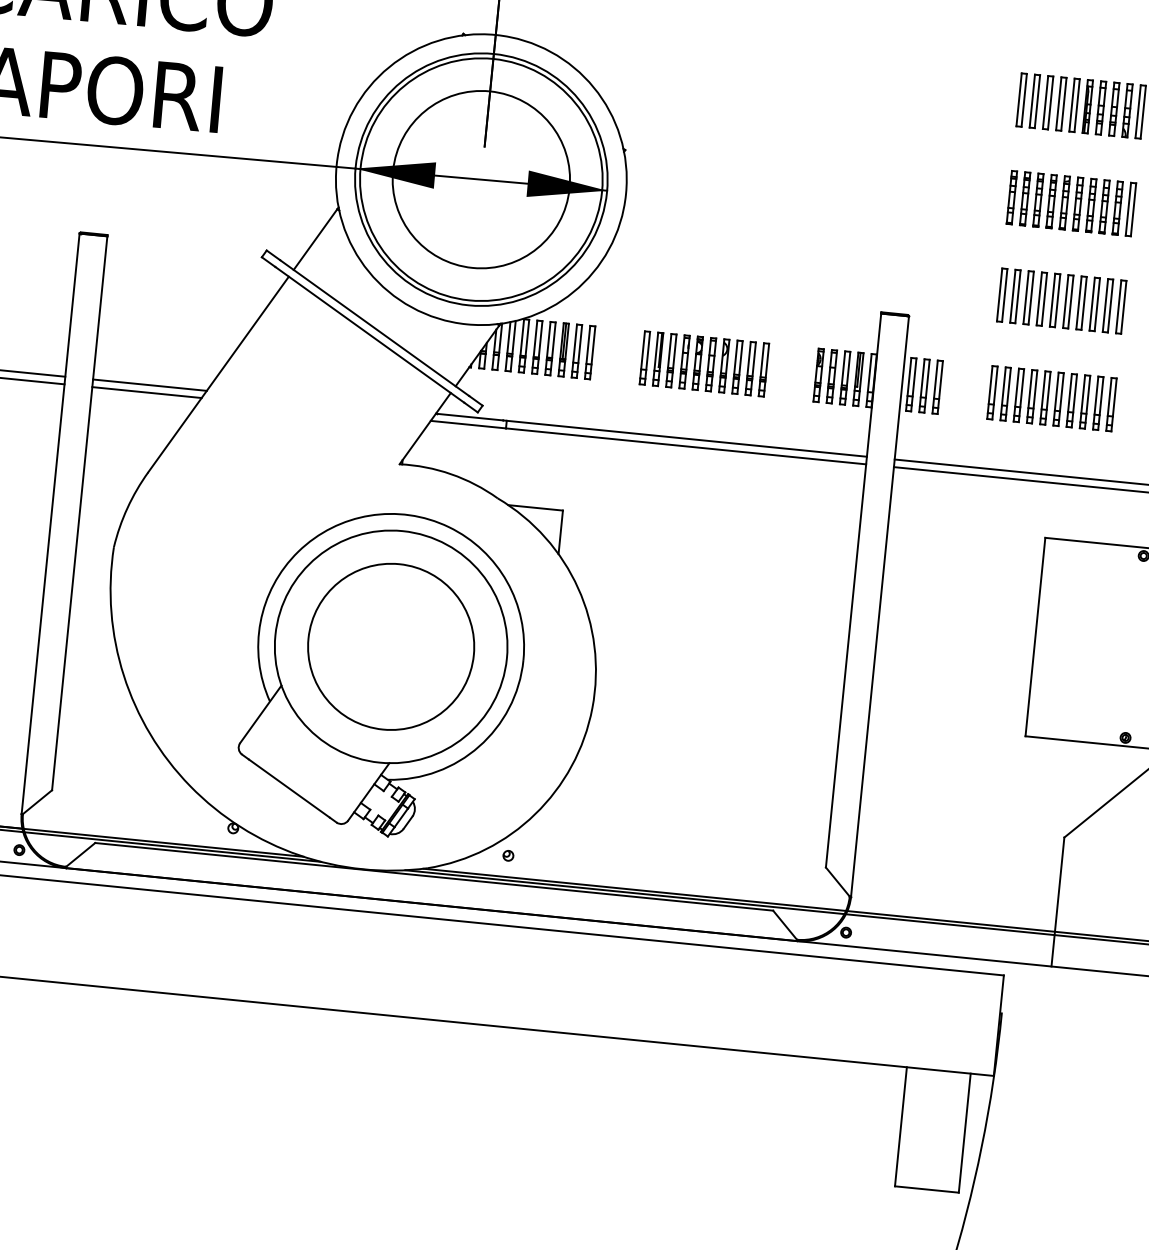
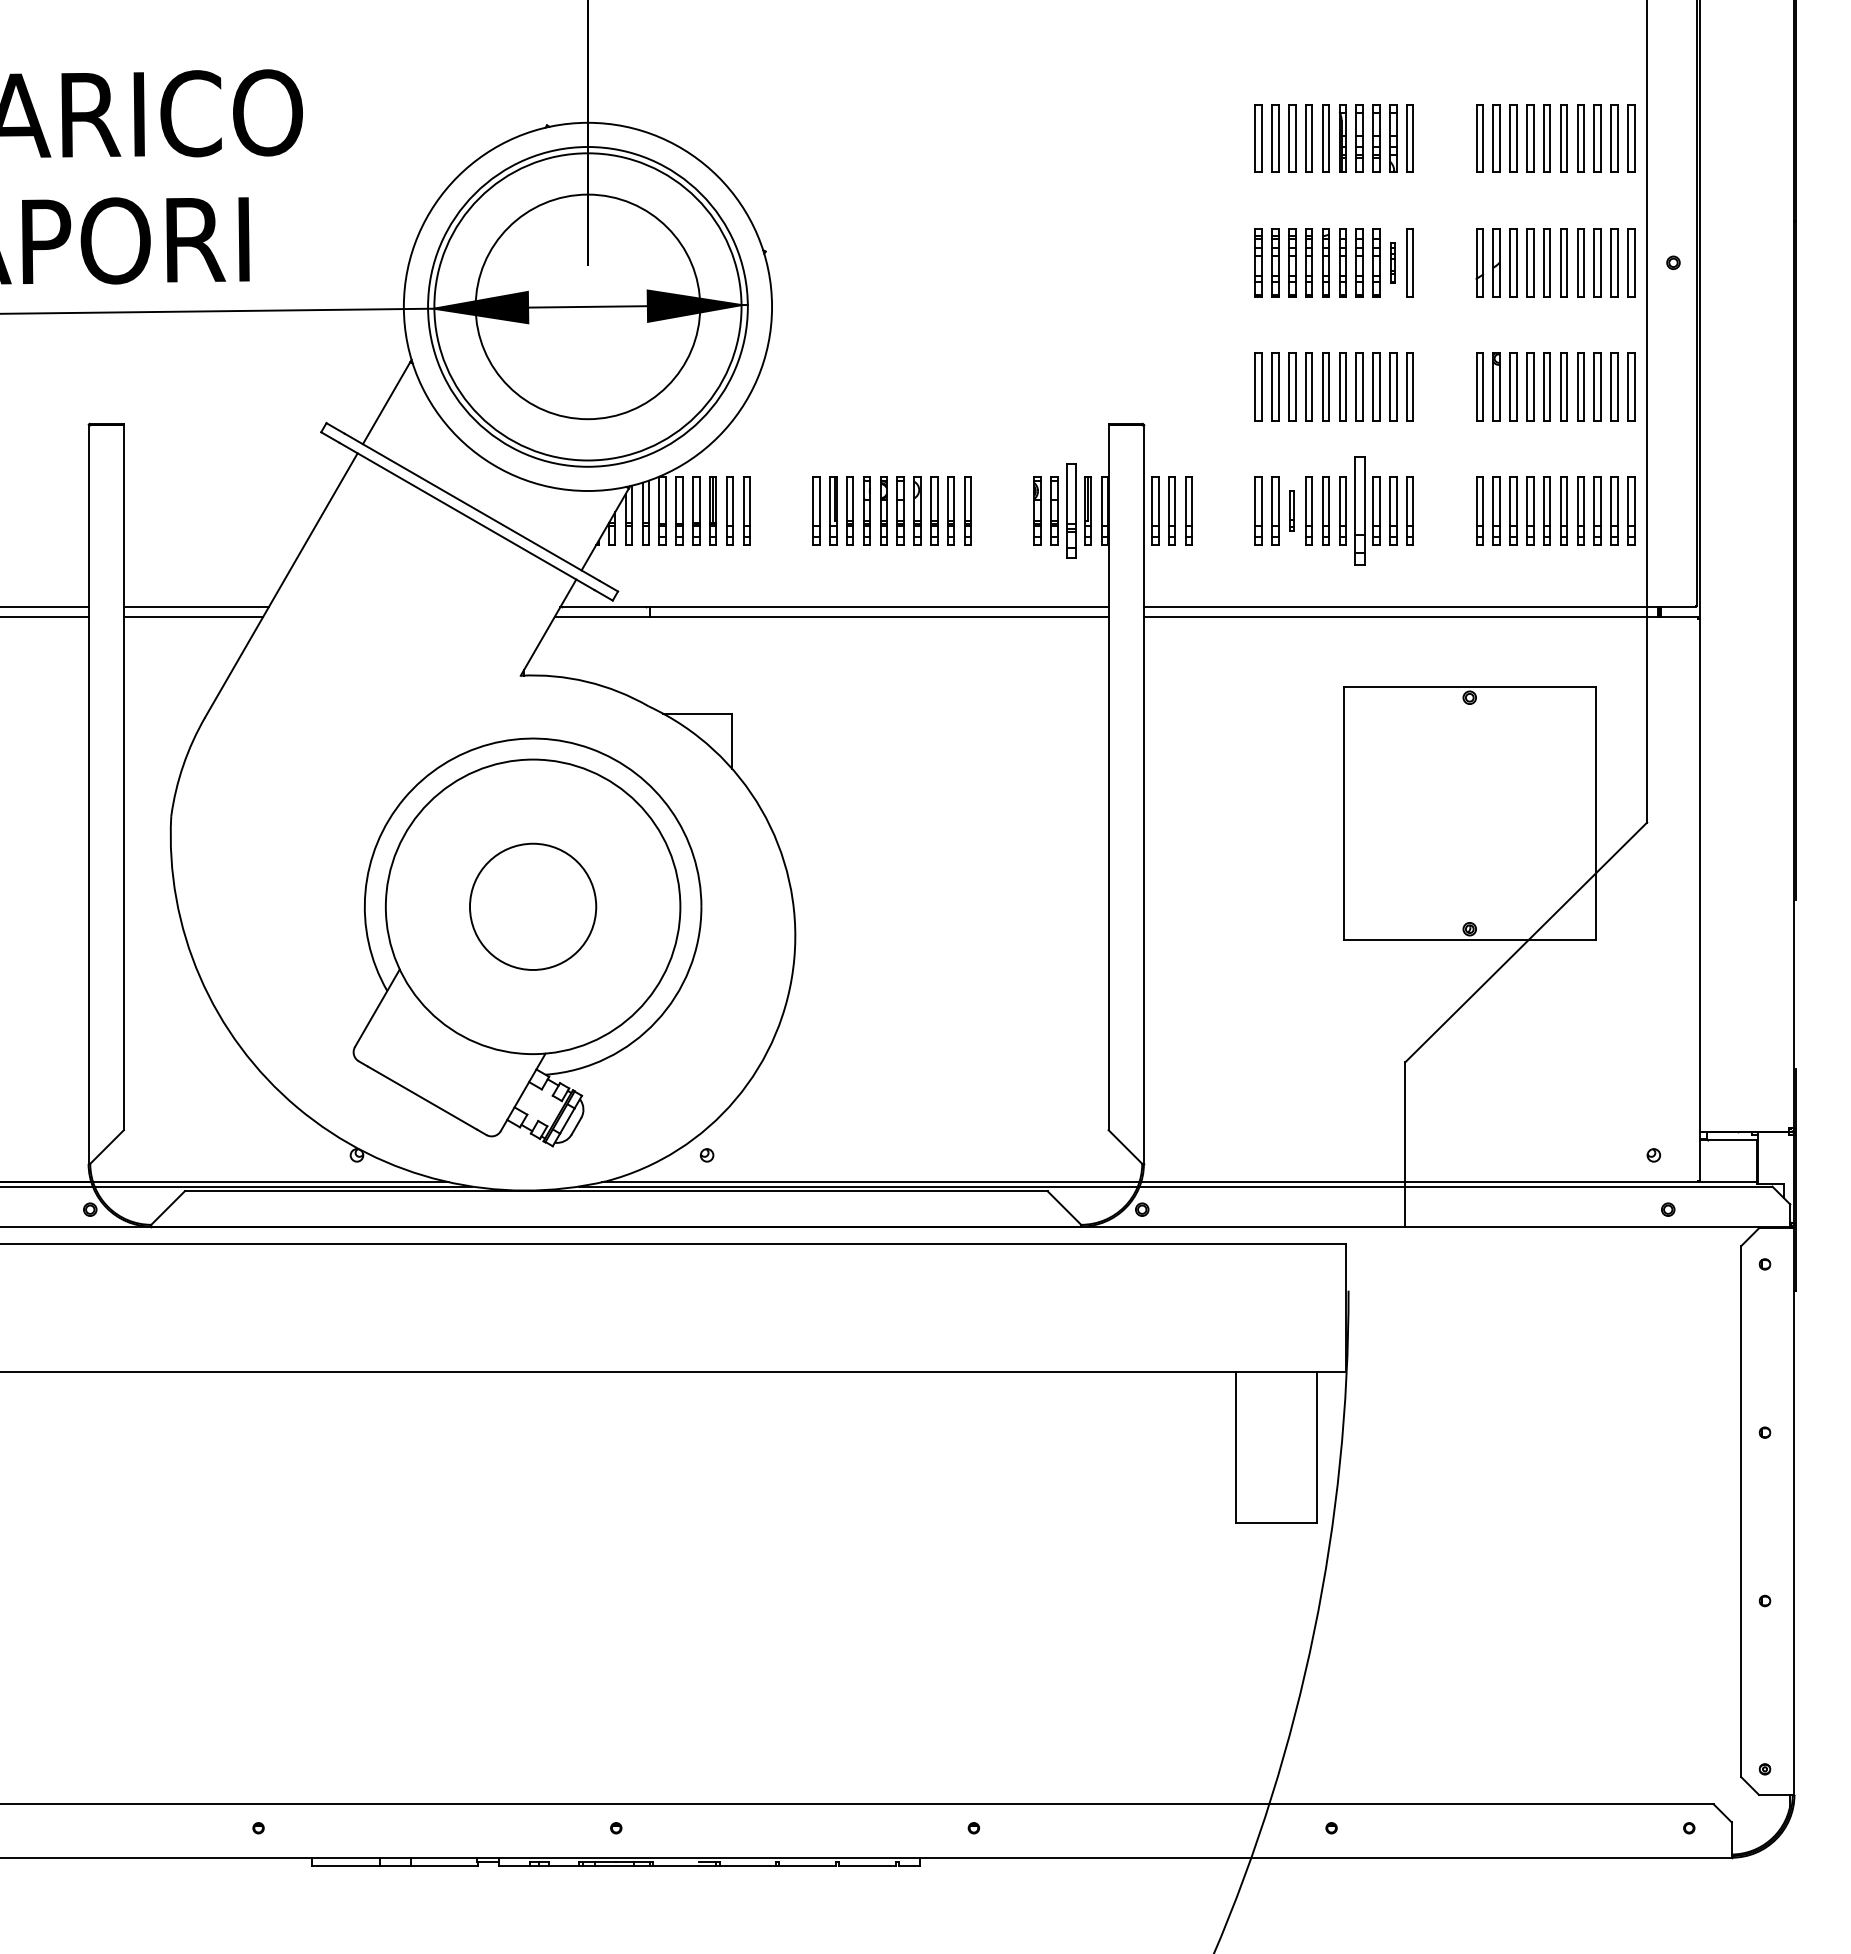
part: (1117, 207) -> (1393, 262), size x0.6
part: (844, 377) -> (1070, 510), size x1.4
part: (1019, 394) -> (1292, 510), size x0.6
part: (1071, 400) -> (1359, 510), size x1.6
circle: (390, 646) -> (532, 906), size x0.6

